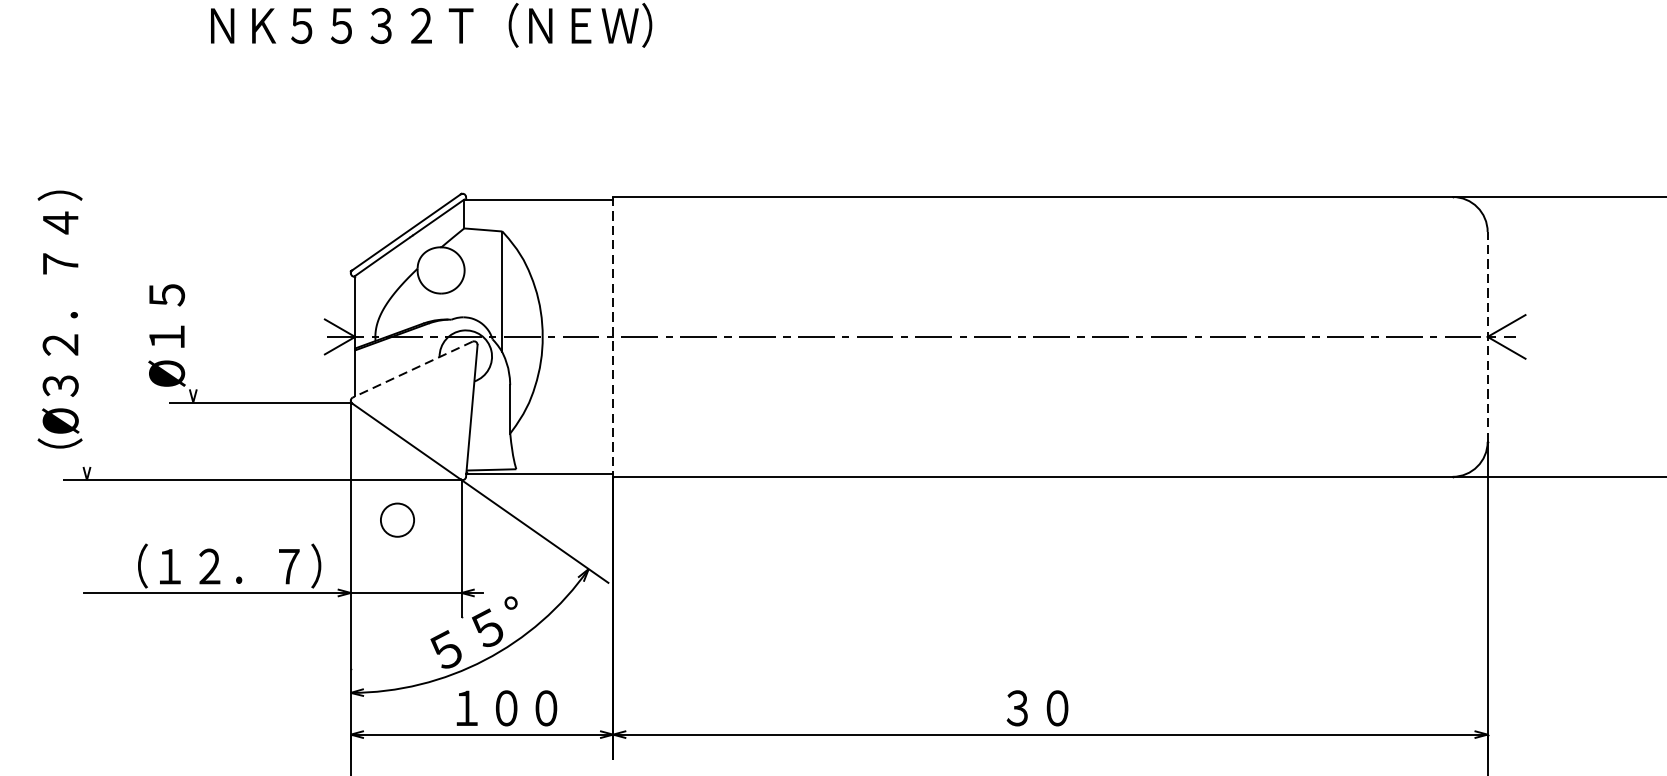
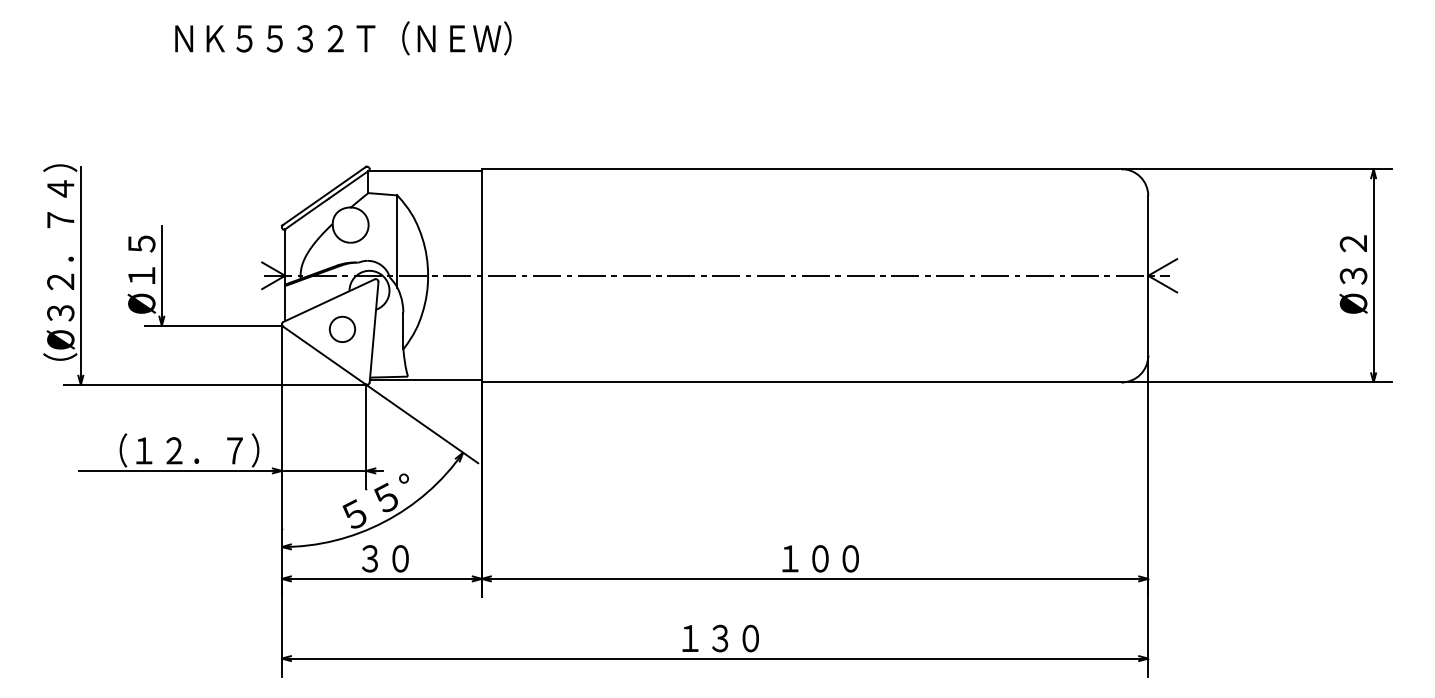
line: (86, 336) -> (80, 275), added
line: (192, 336) -> (161, 275), added
line: (612, 336) -> (481, 275), dashed -> solid
line: (1487, 336) -> (1148, 275), dashed -> solid
line: (411, 369) -> (328, 300), dashed -> solid
circle: (396, 518) -> (341, 328), moved
text: (506, 707) -> (400, 558), １００ -> ３０
text: (1056, 707) -> (819, 558), ３０ -> １００

